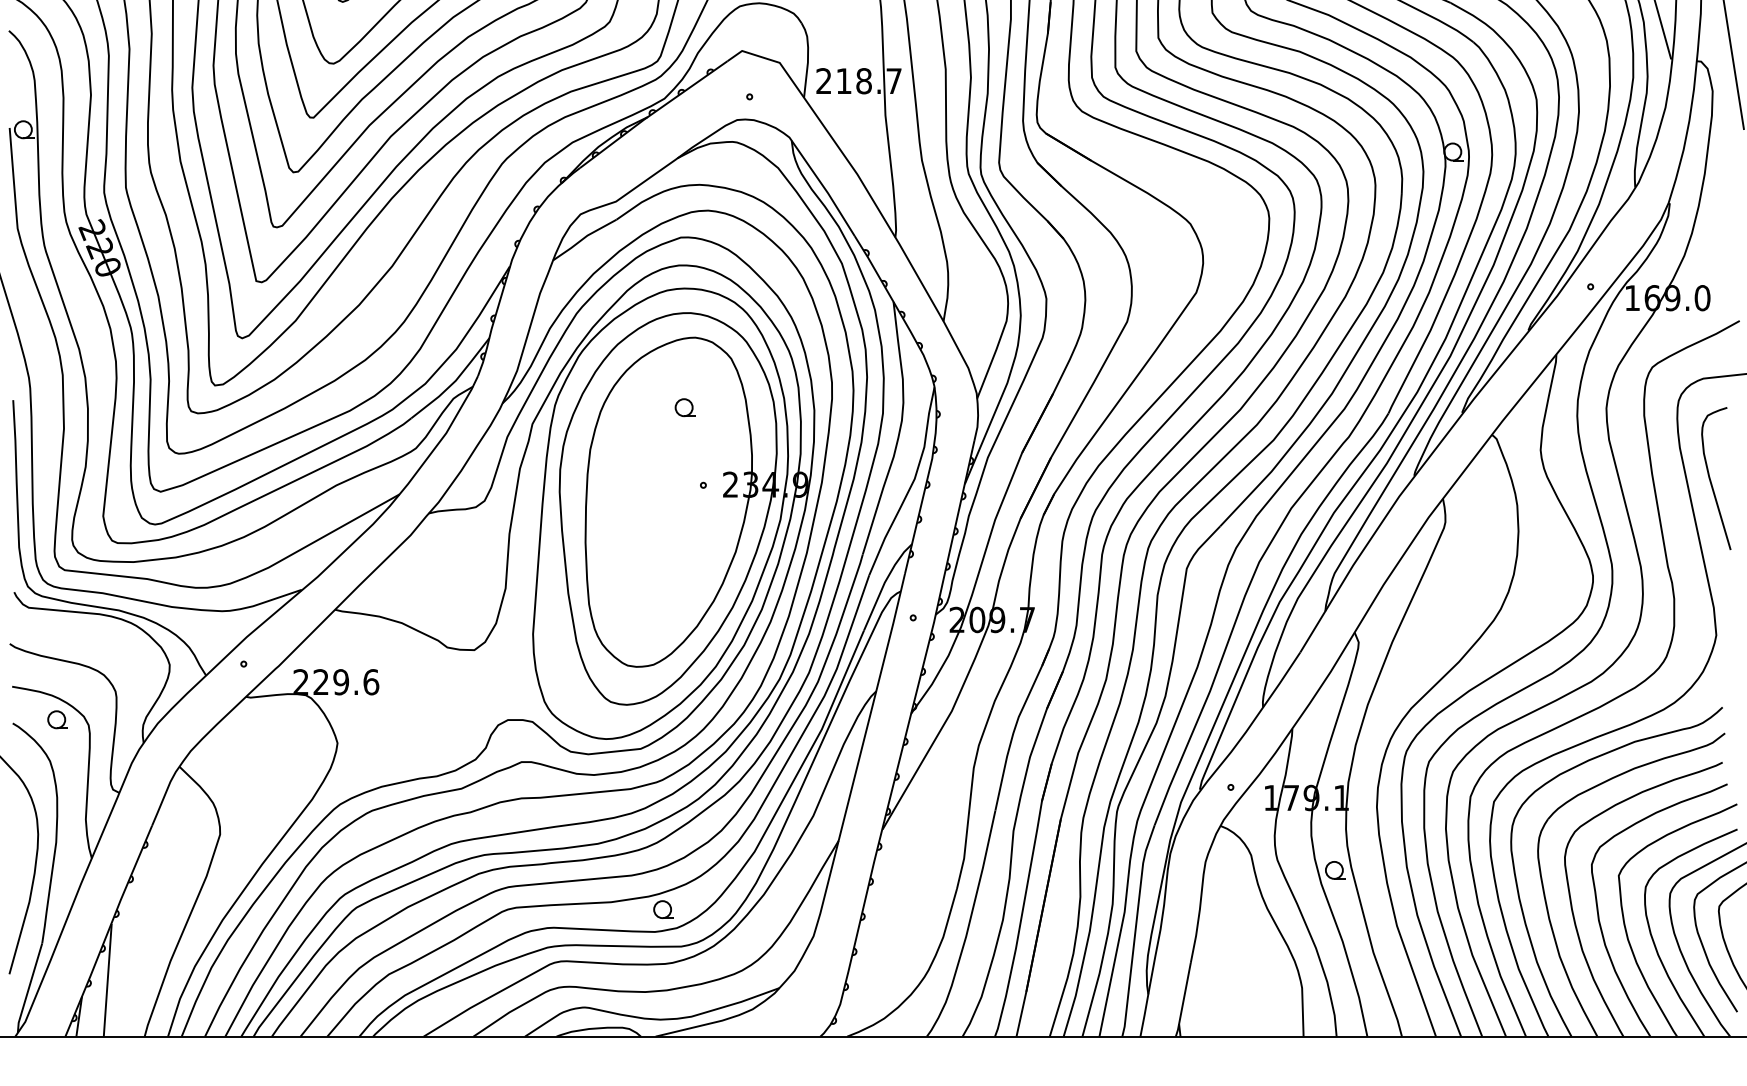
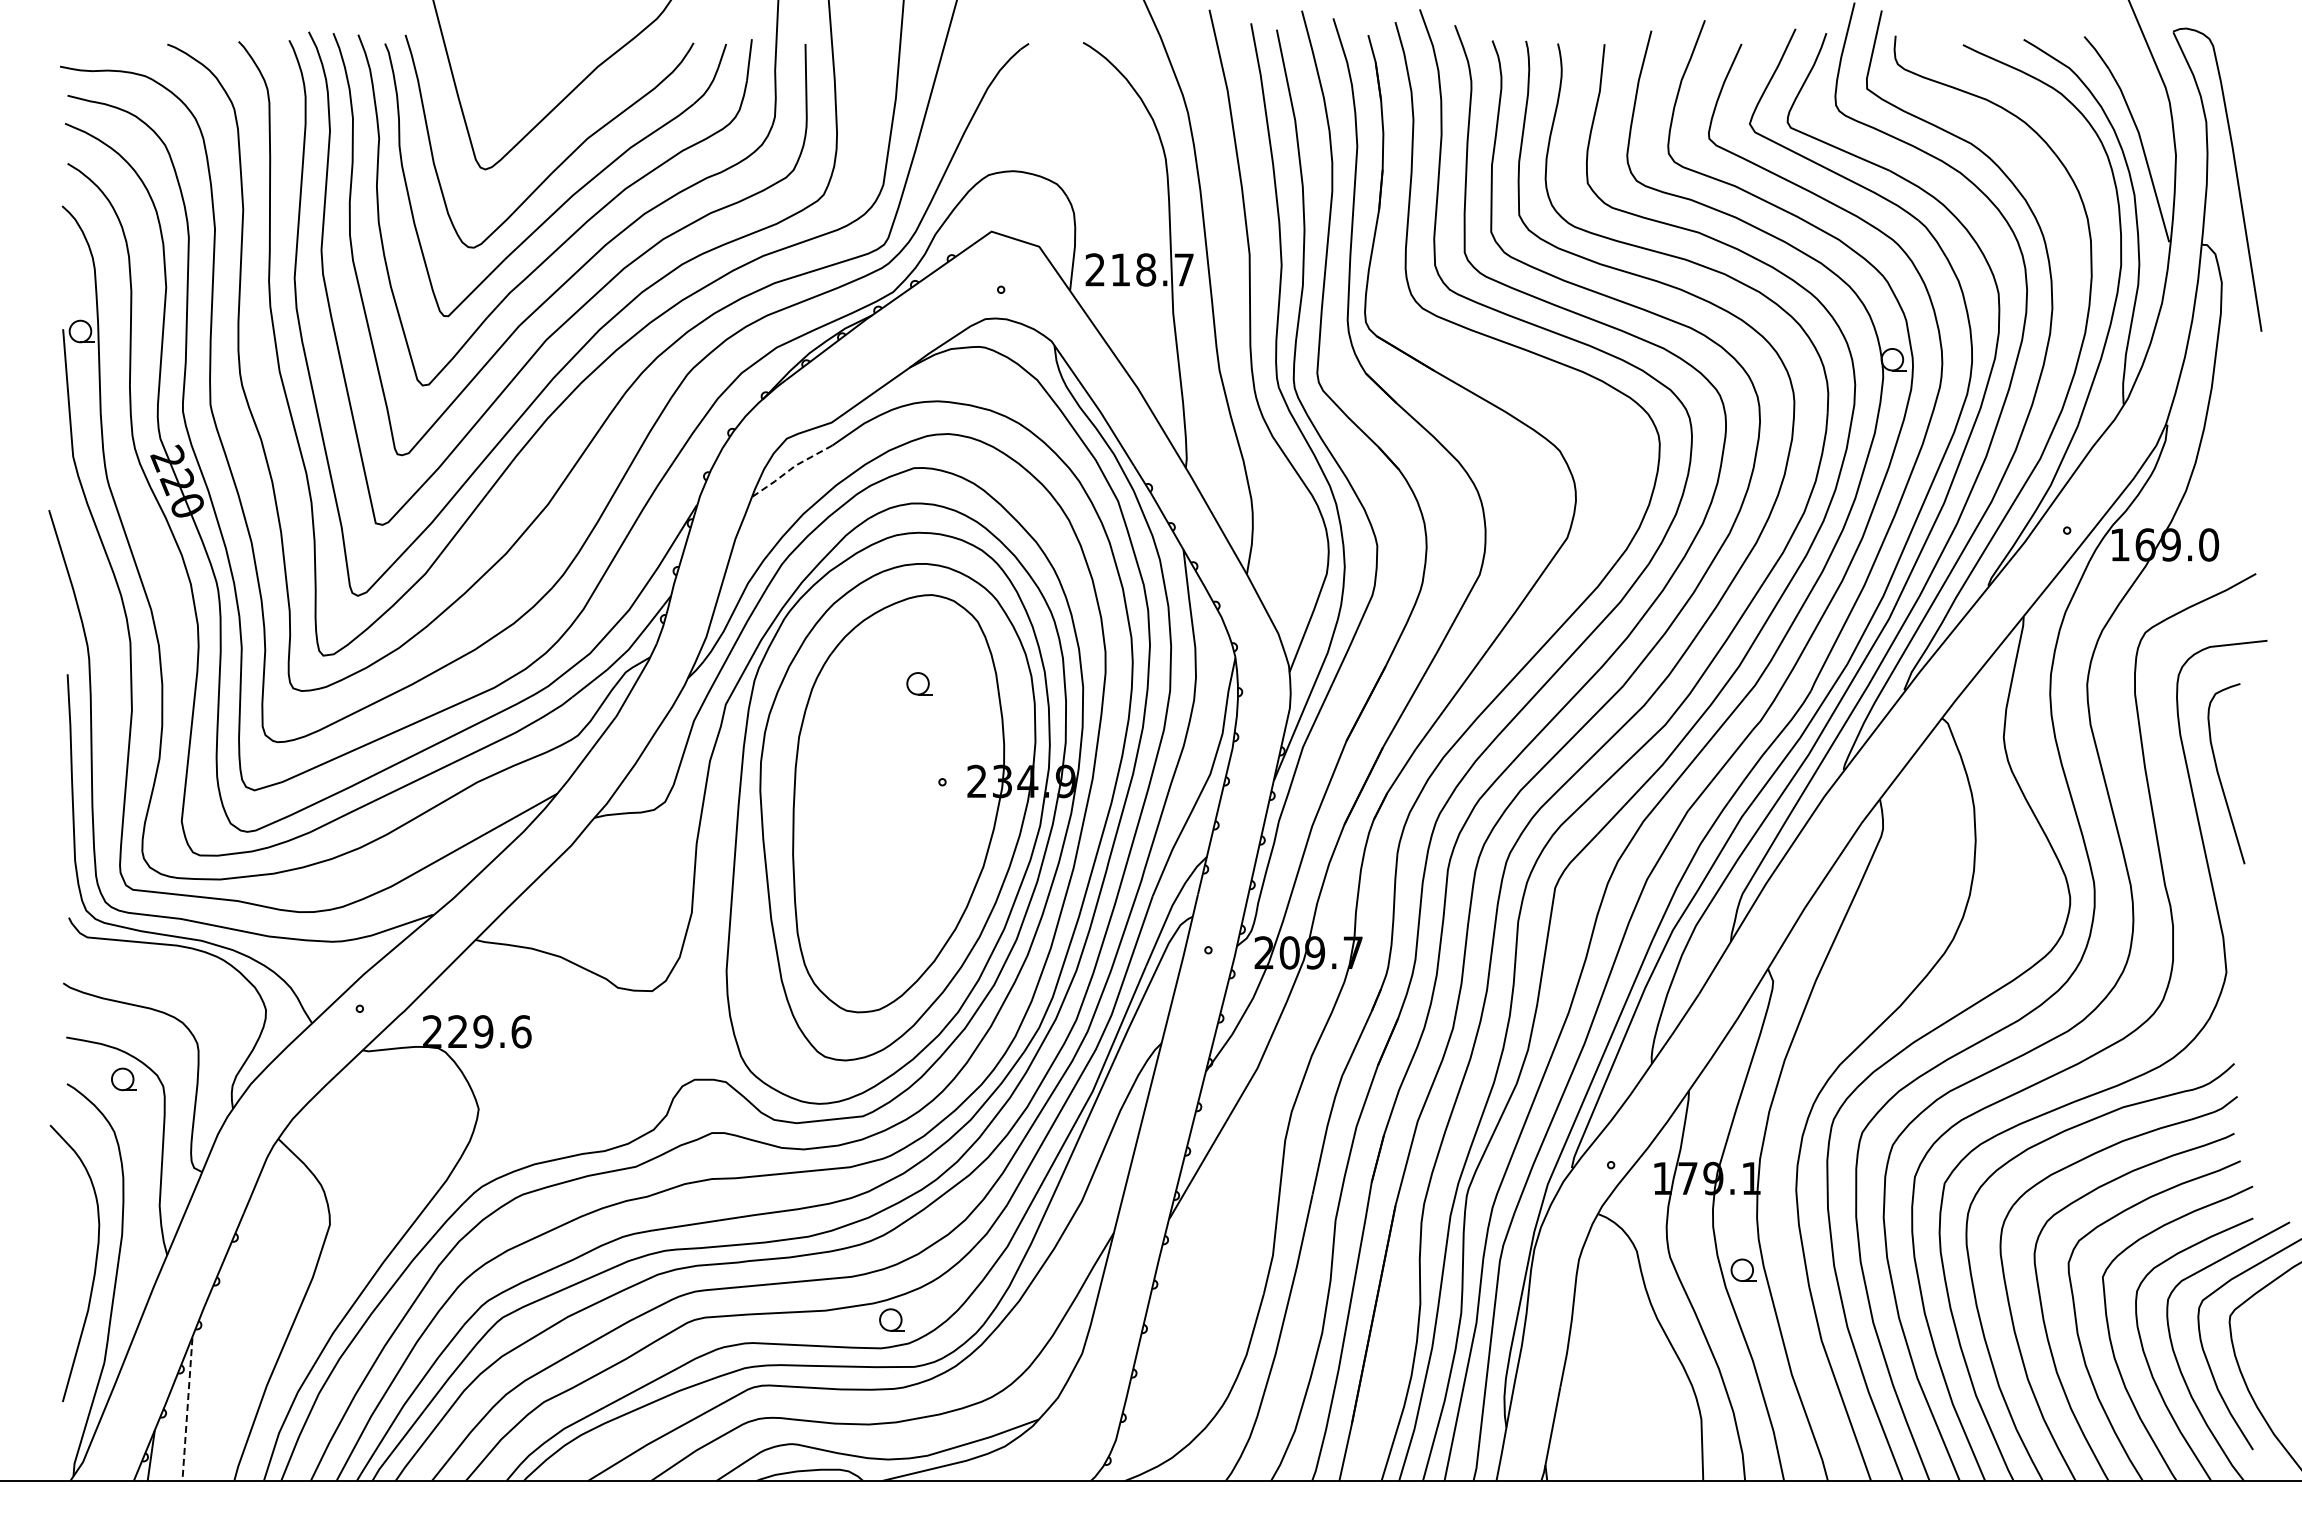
line: (583, 238) -> (790, 469), solid -> dashed
line: (107, 980) -> (187, 1409), solid -> dashed

